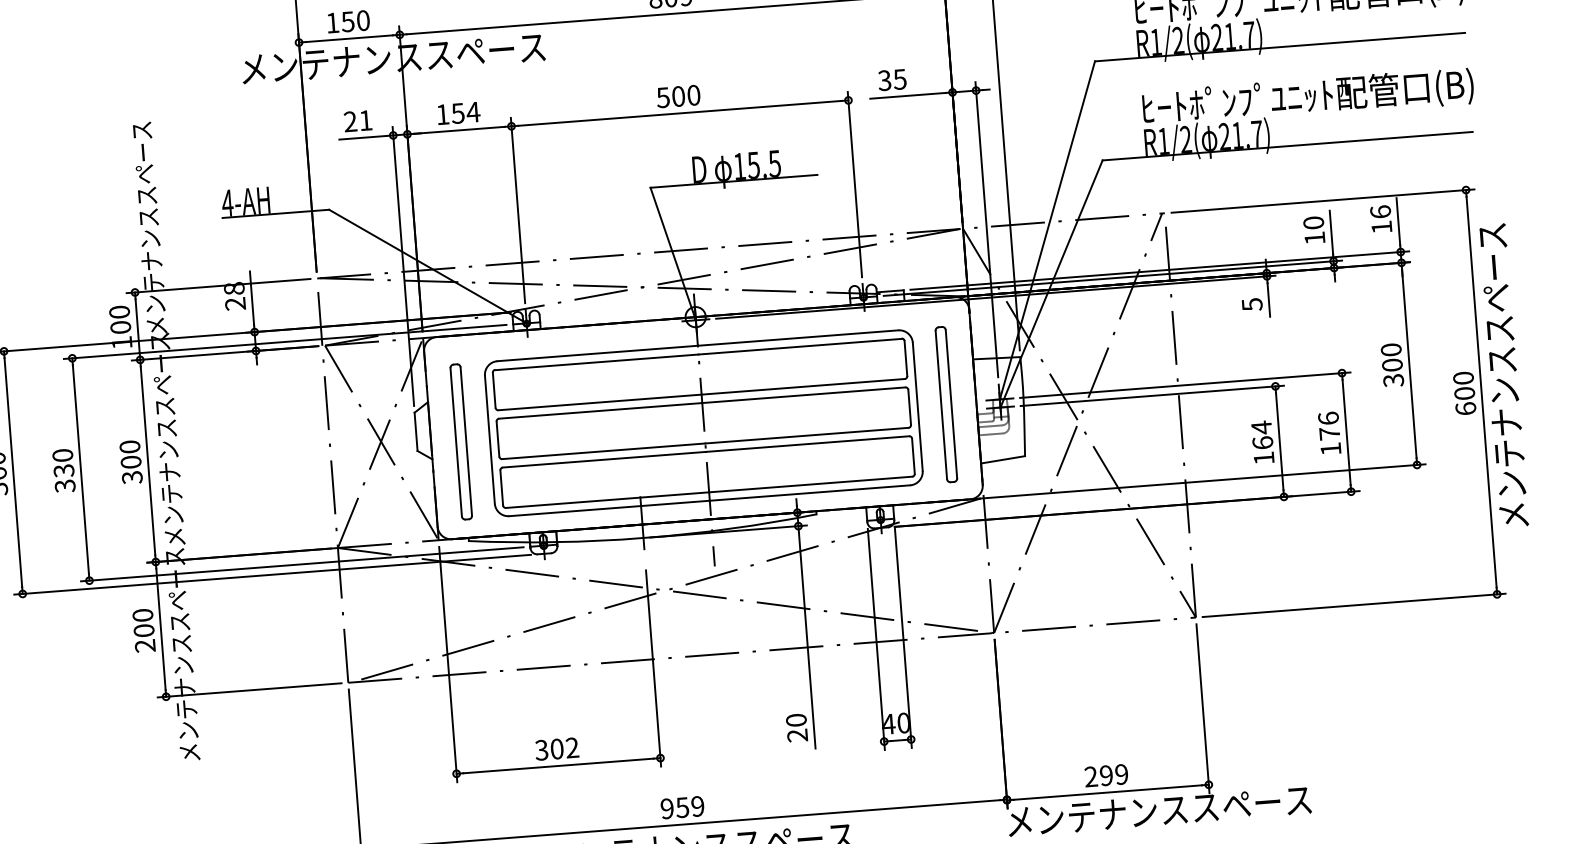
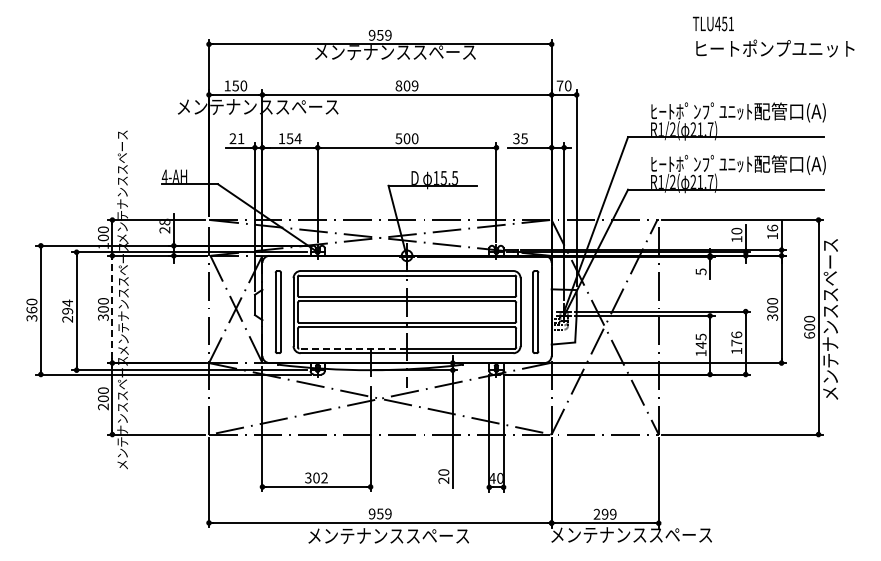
text: (1457, 85) -> (818, 164), ﾋｰﾄﾎﾟﾝﾌﾟﾕﾆｯﾄ配管口(B) -> ﾋｰﾄﾎﾟﾝﾌﾟﾕﾆｯﾄ配管口(A)
text: (1260, 434) -> (700, 340), 164 -> 145
line: (148, 459) -> (112, 308), solid -> dashed
text: (63, 469) -> (67, 310), 330 -> 294
line: (608, 499) -> (353, 348), solid -> dashed

